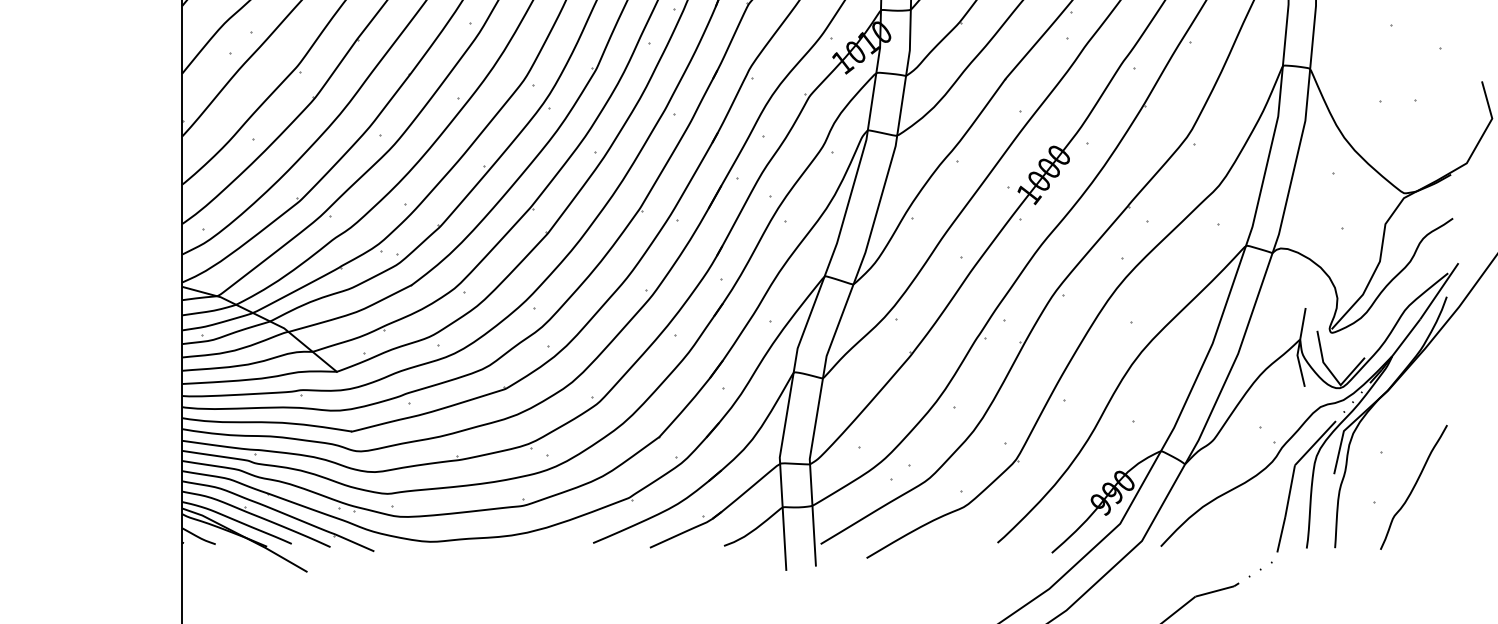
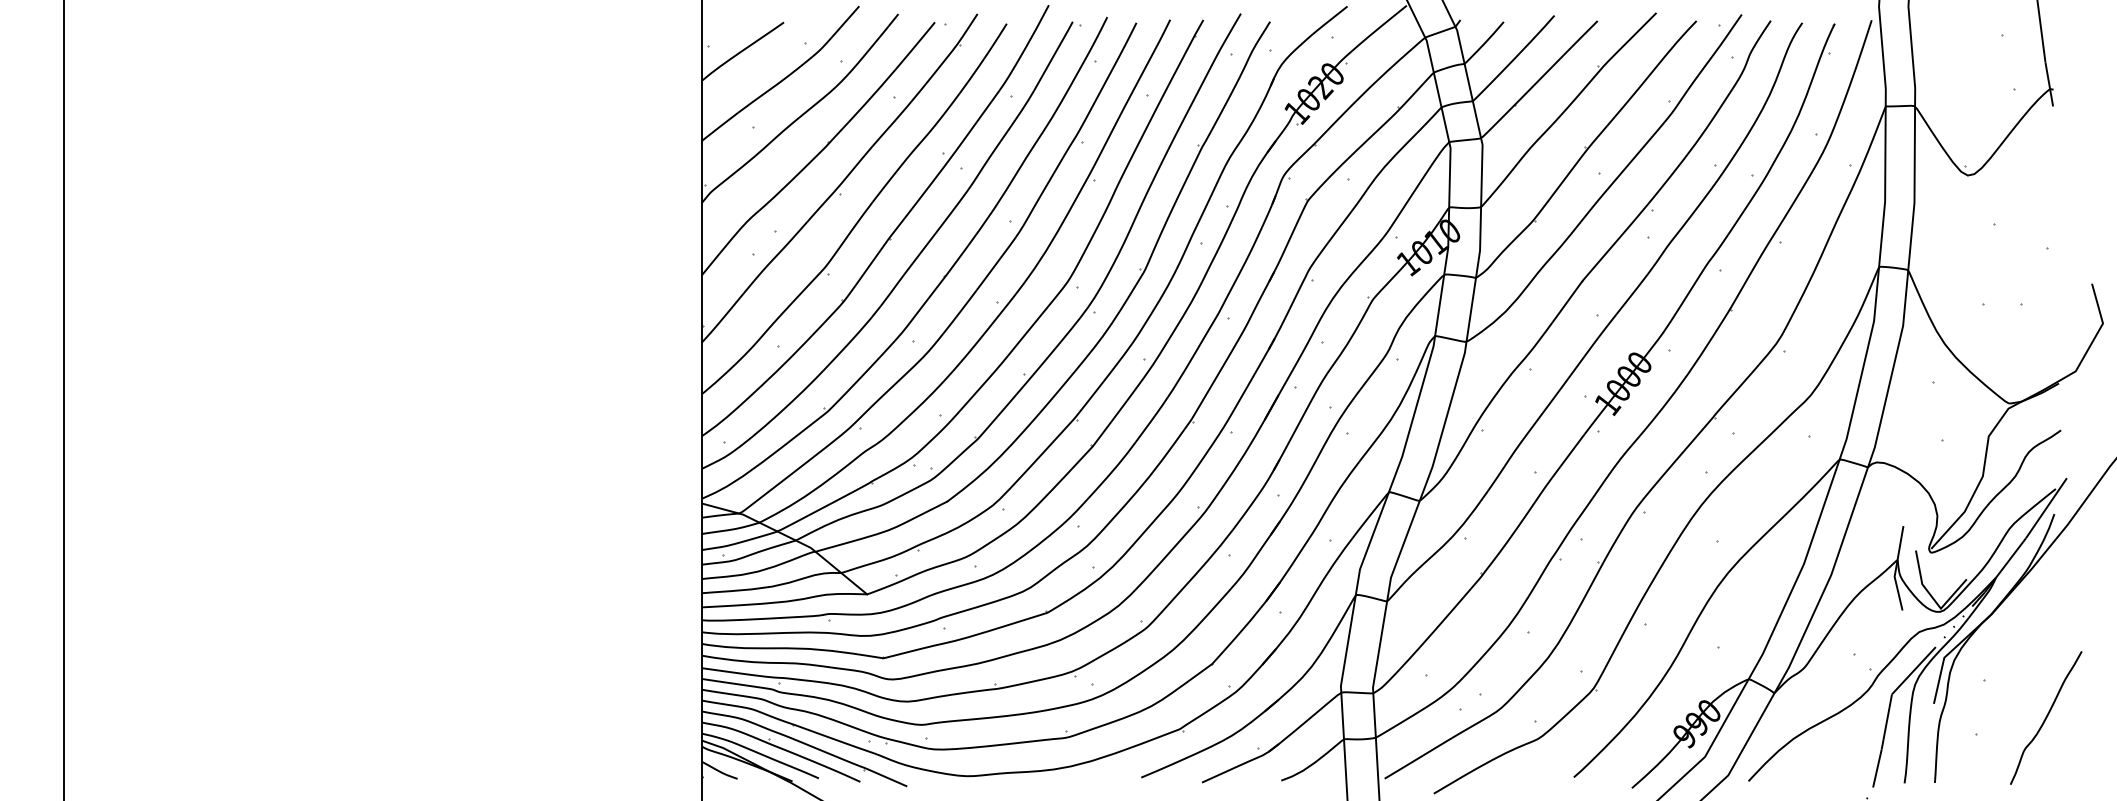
curve: (1414, 486) -> (2046, 717), moved

